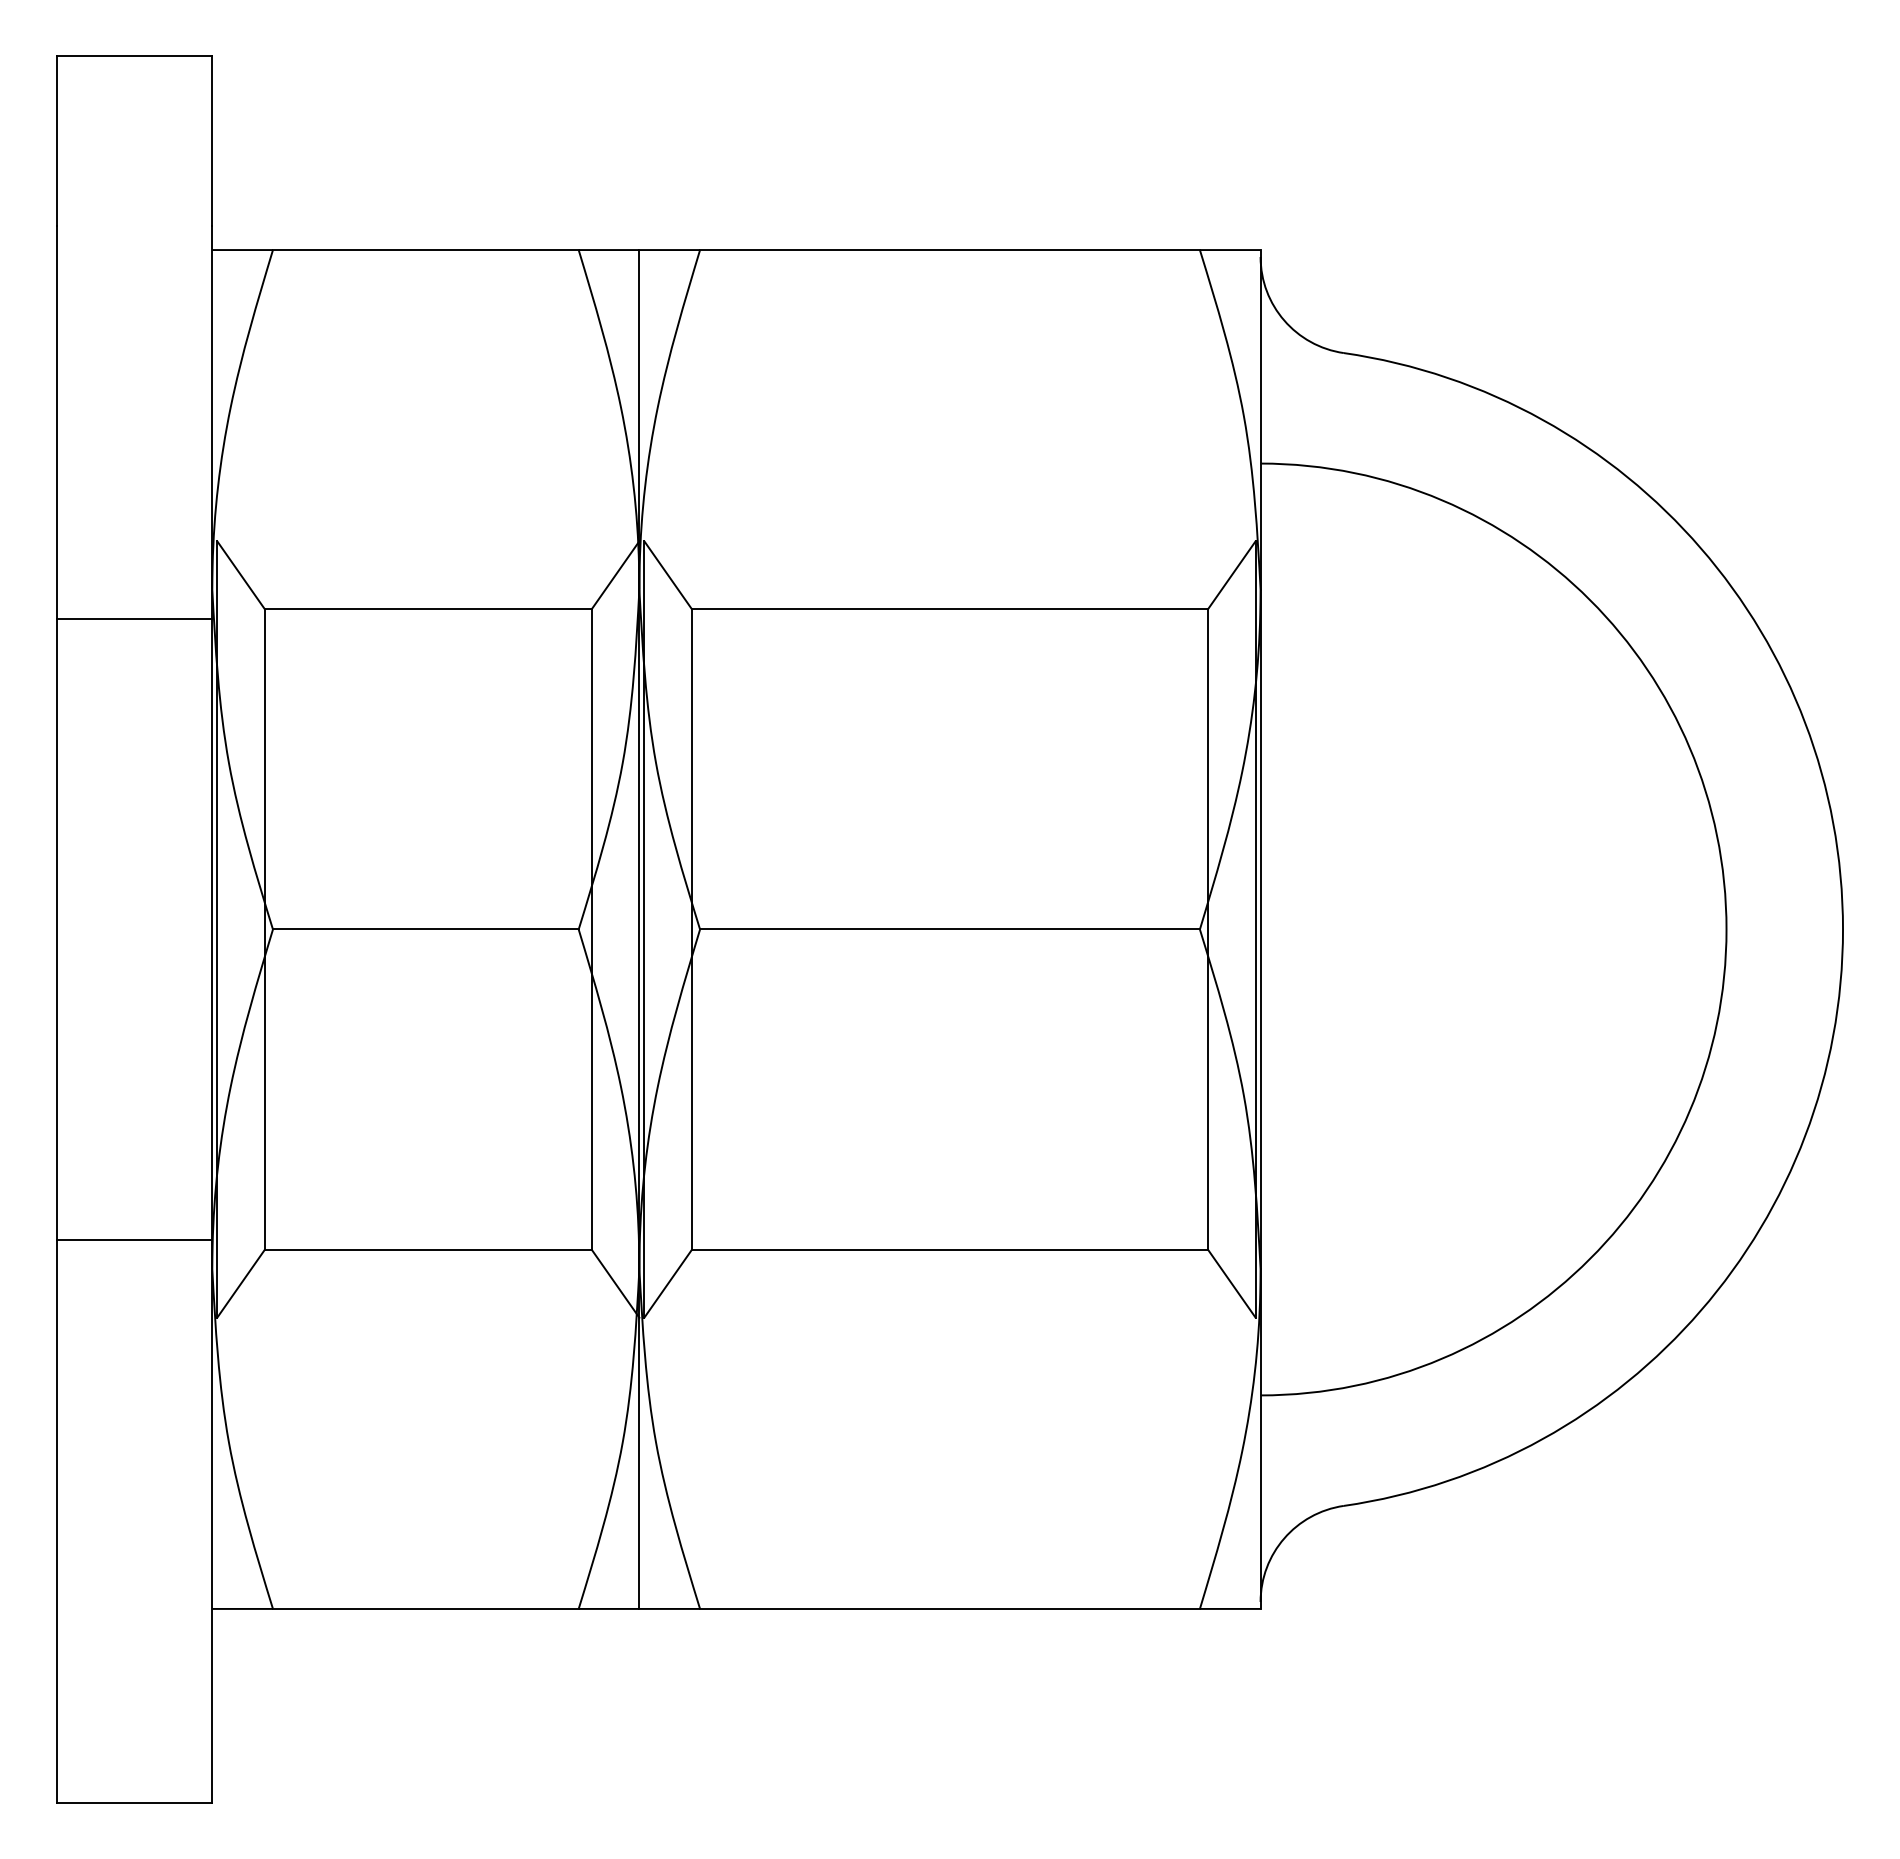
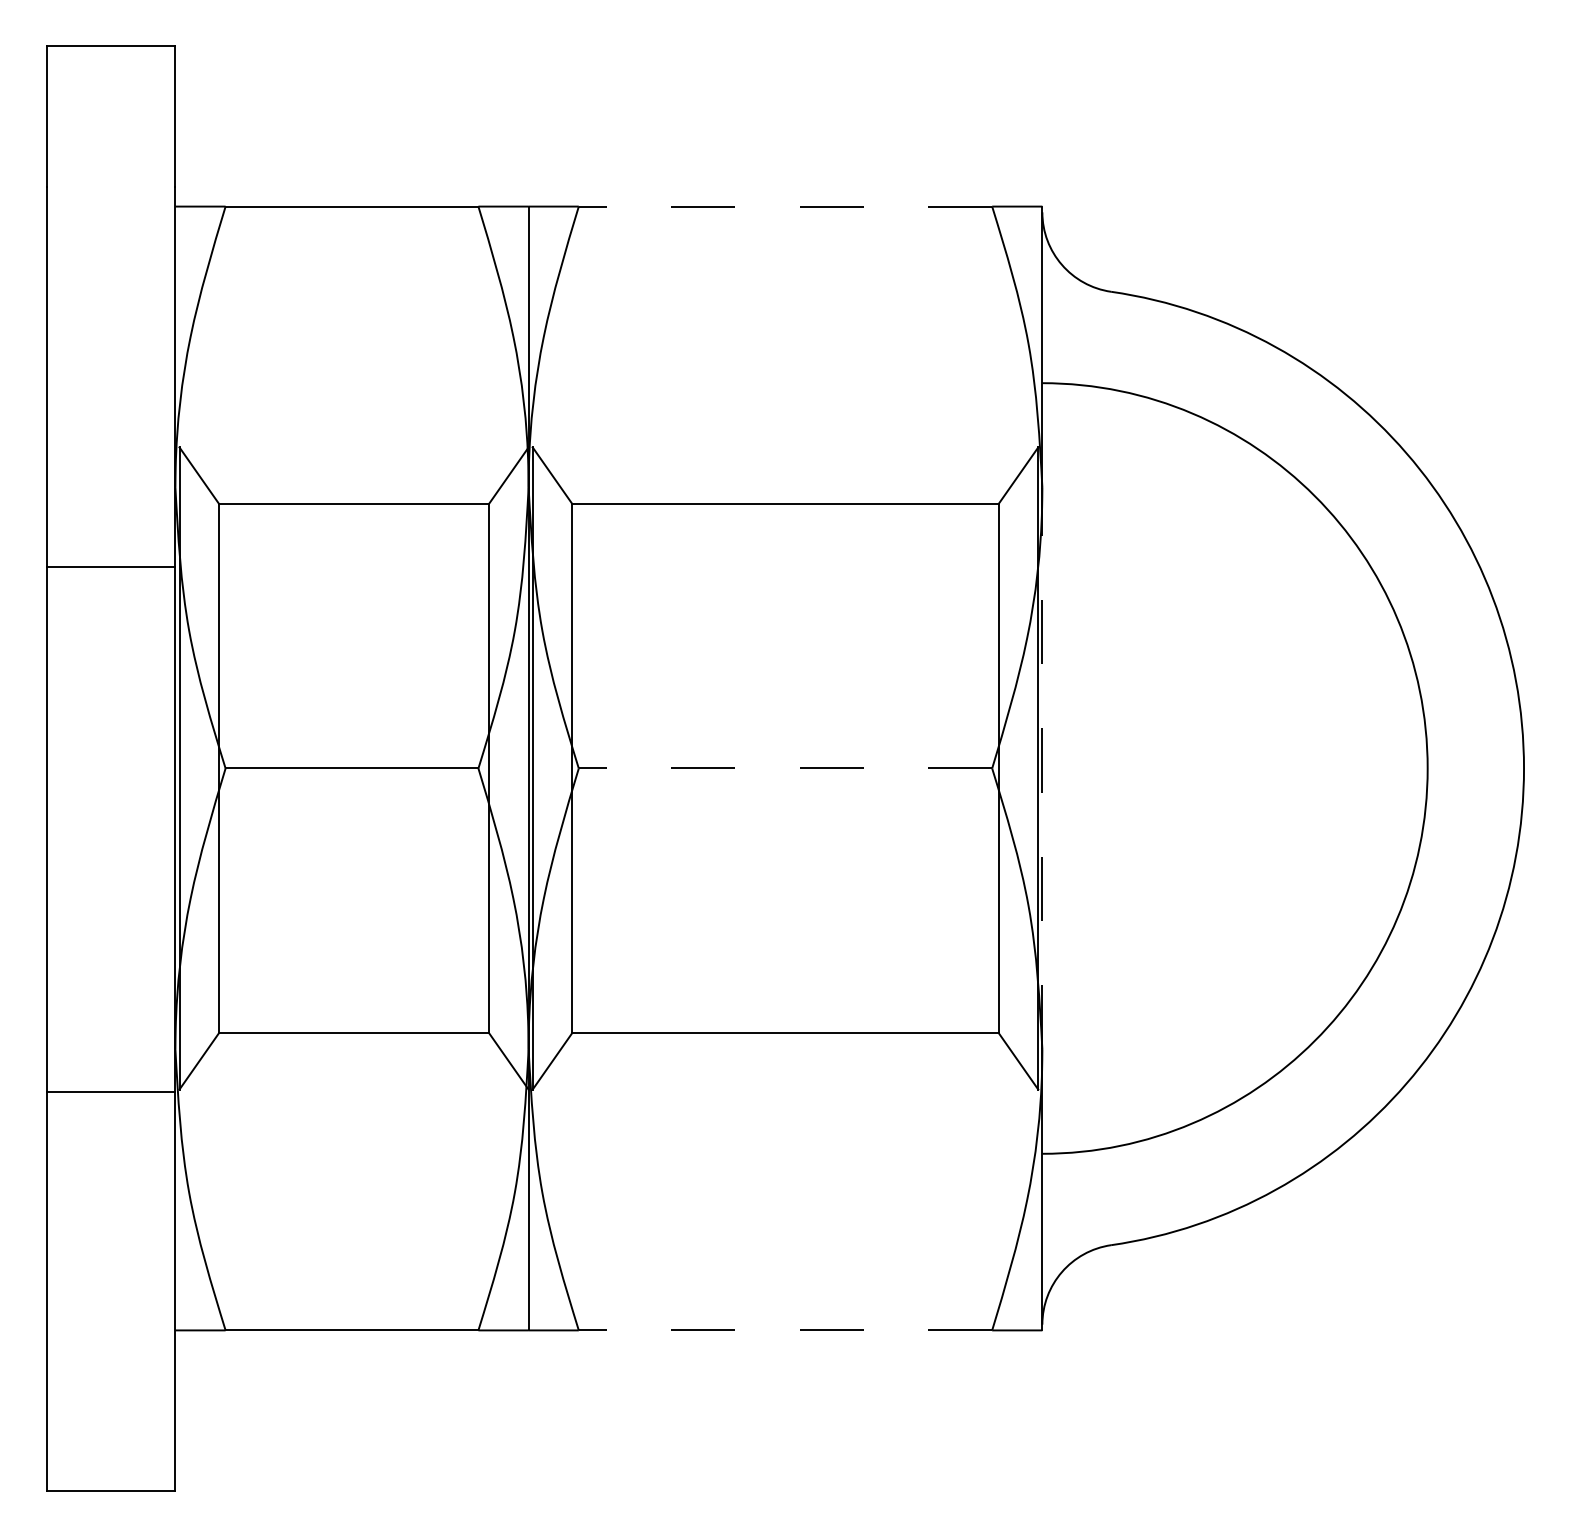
line: (949, 250) -> (785, 206), solid -> dashed
line: (134, 618) -> (111, 566), moved
line: (949, 929) -> (785, 768), solid -> dashed
line: (1260, 929) -> (1042, 768), solid -> dashed
line: (134, 1240) -> (111, 1092), moved
line: (949, 1608) -> (785, 1330), solid -> dashed

